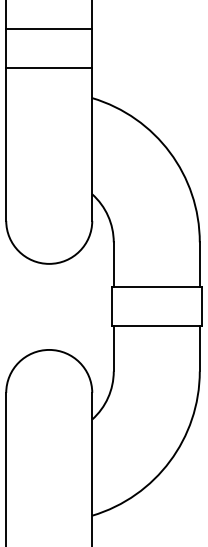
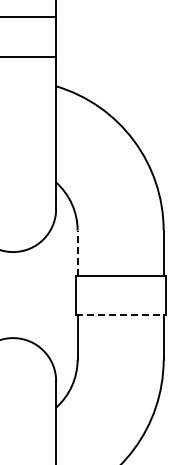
line: (113, 264) -> (77, 252), solid -> dashed
line: (156, 326) -> (120, 314), solid -> dashed

